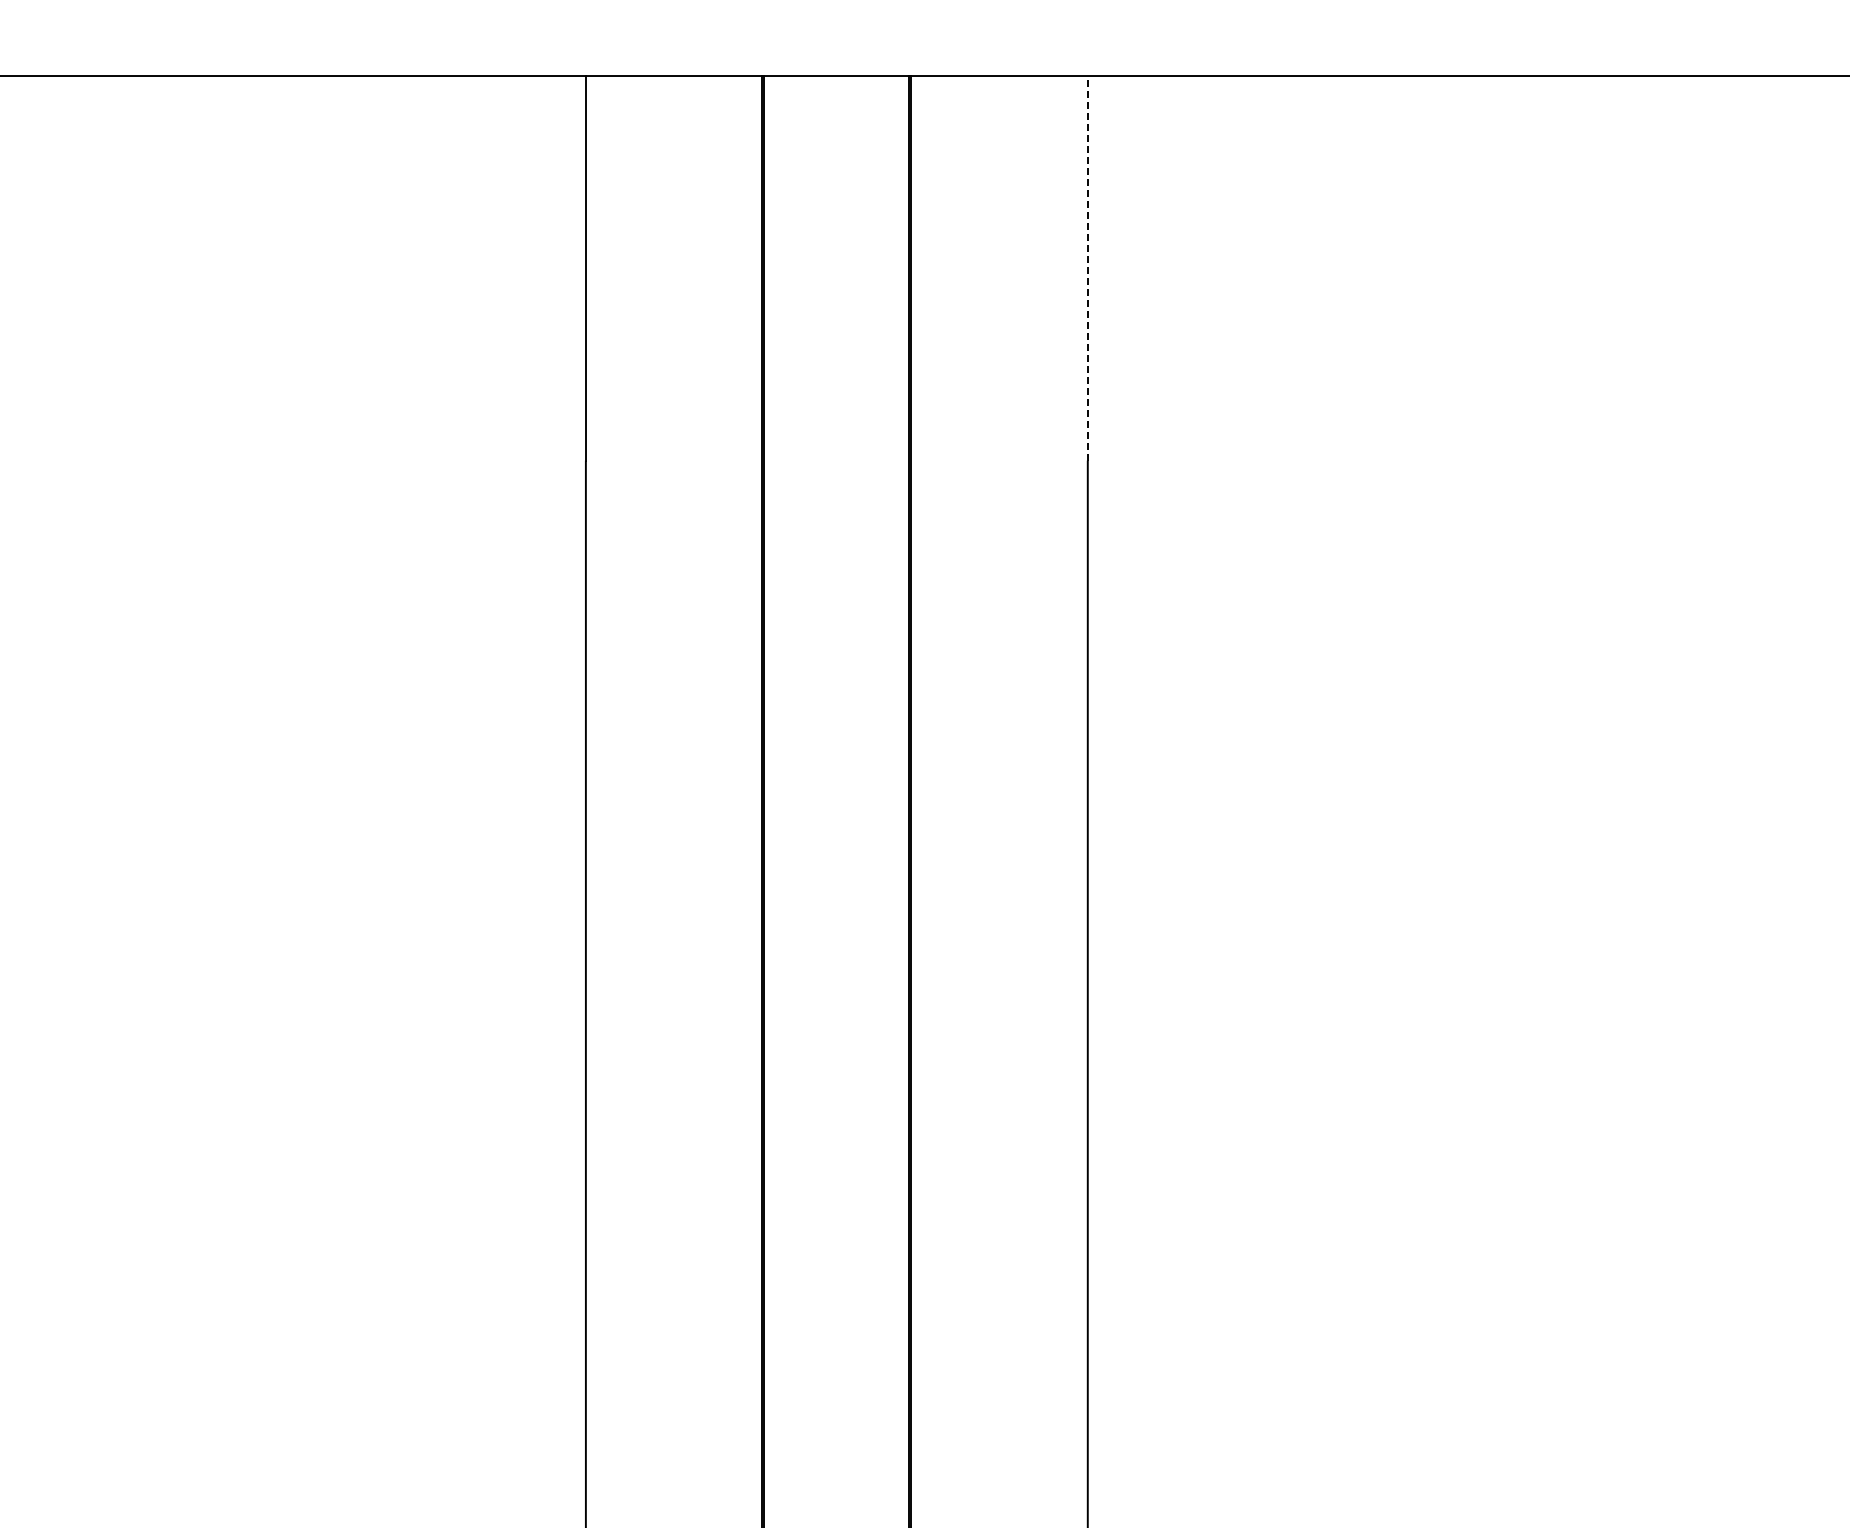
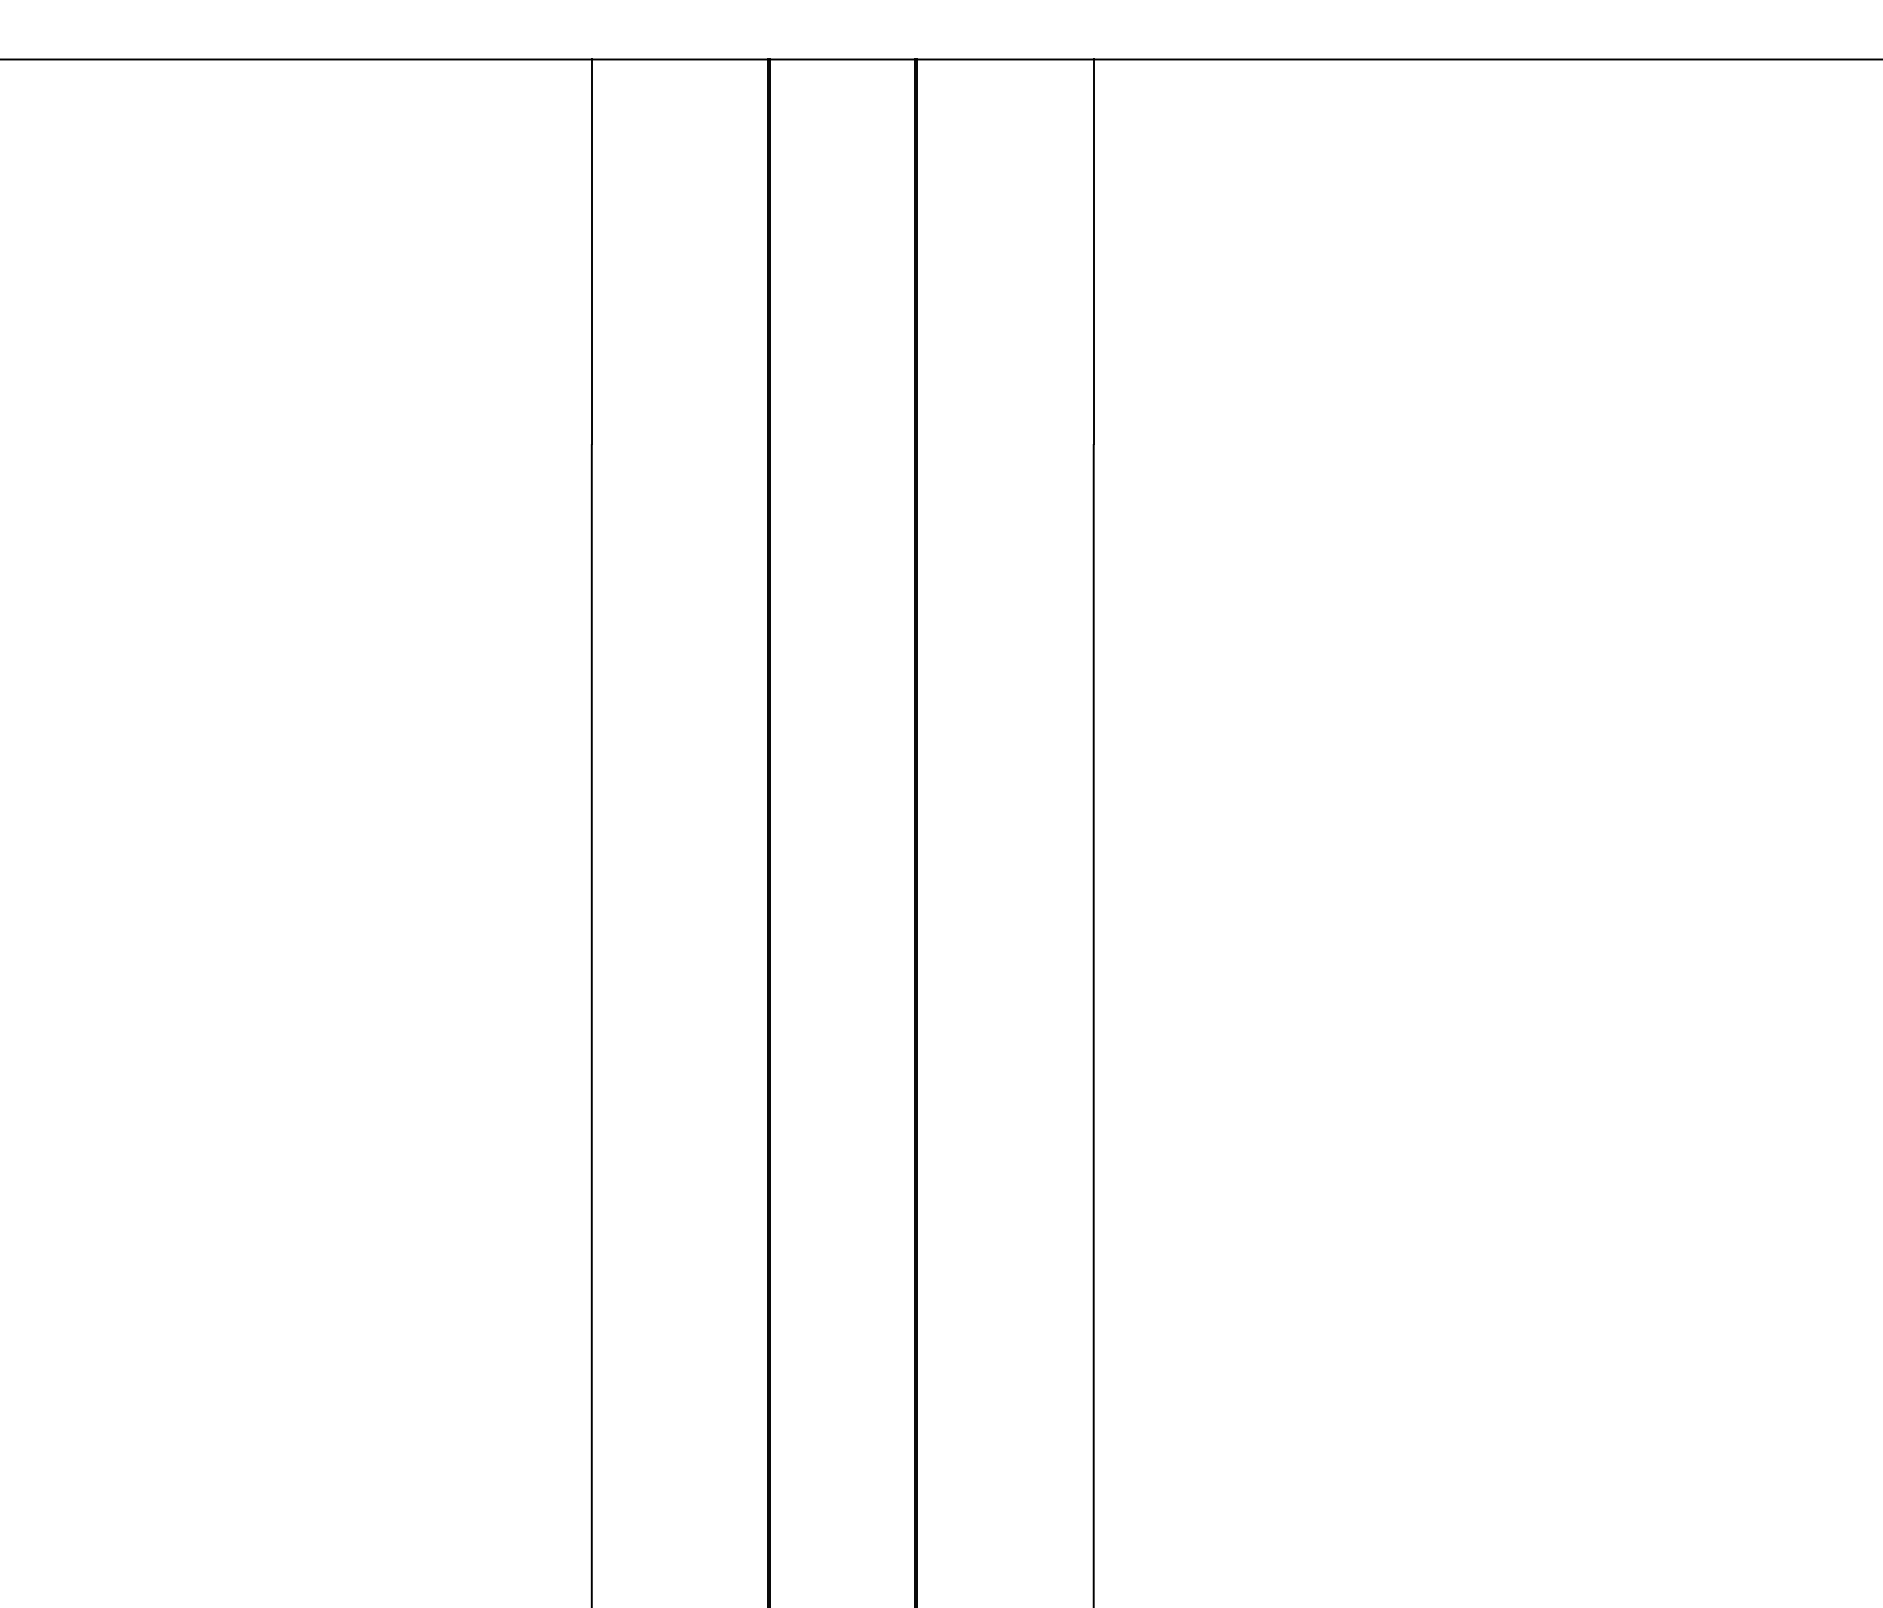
line: (1087, 268) -> (1093, 251), dashed -> solid

